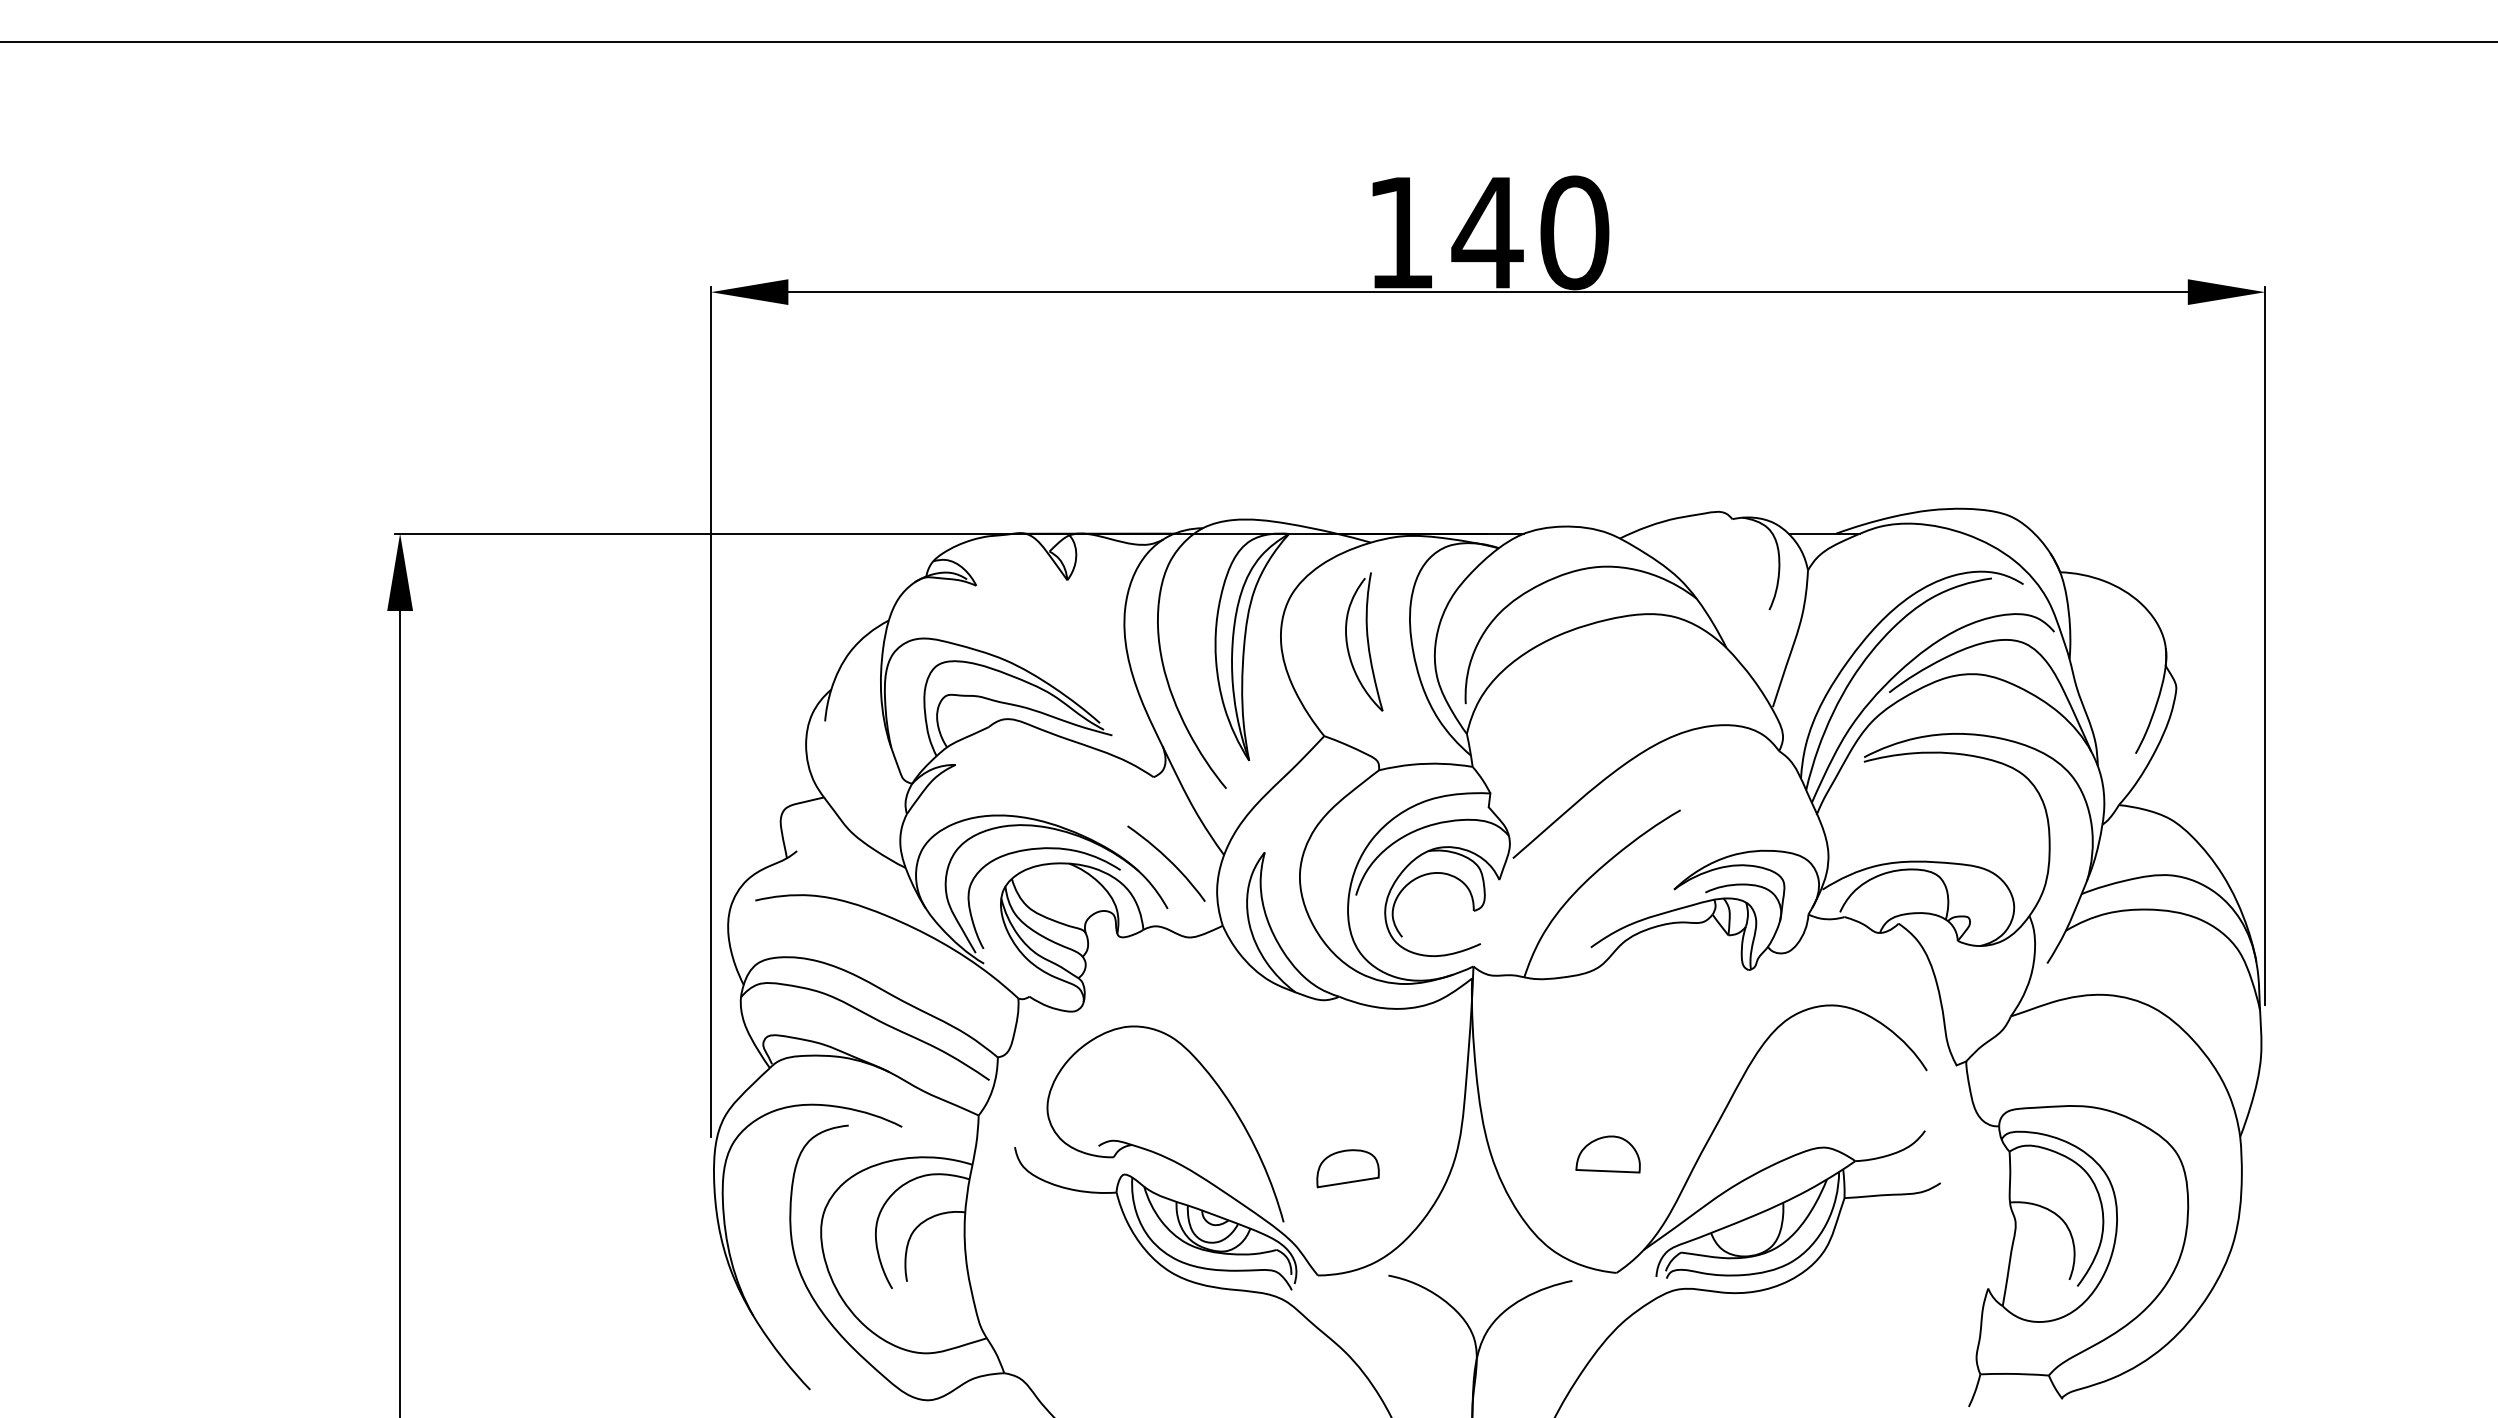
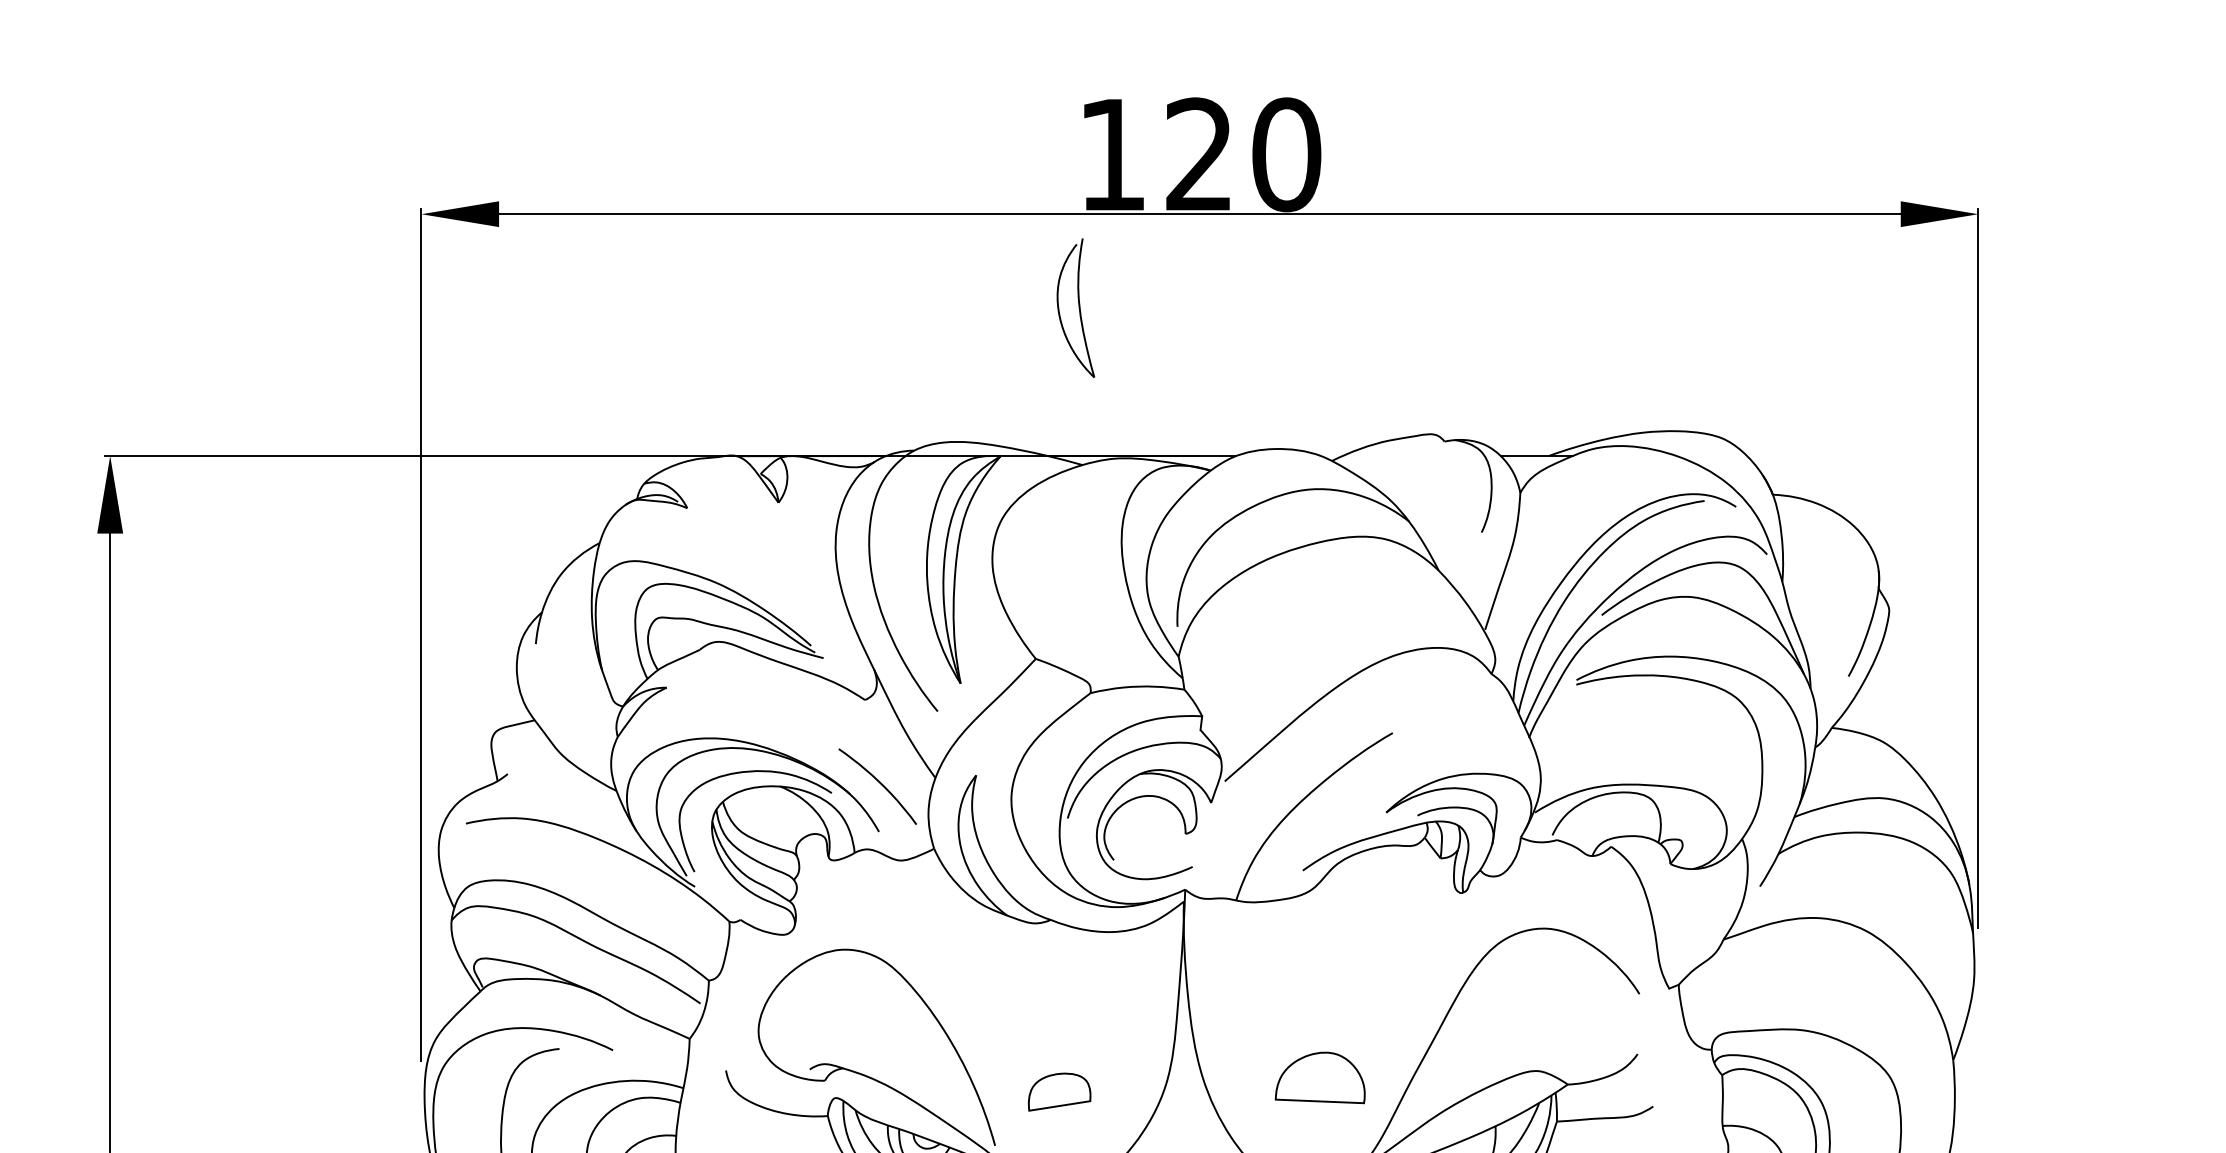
text: (1487, 231) -> (1199, 153), 140 -> 120
part: (1364, 641) -> (1076, 307), moved
part: (1607, 1154) -> (1319, 1077), size x1.4

